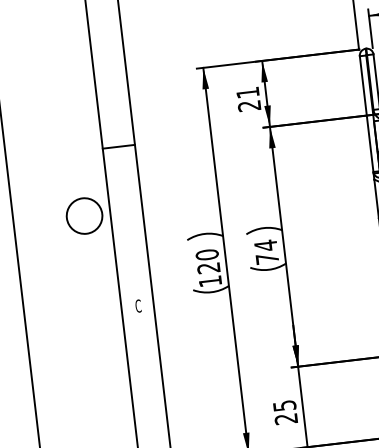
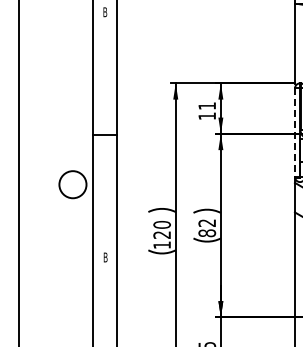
text: (248, 106) -> (206, 116), 21 -> 11
line: (366, 115) -> (294, 133), solid -> dashed
text: (267, 252) -> (207, 228), 74 -> 82
text: (138, 306) -> (105, 257), C -> B

